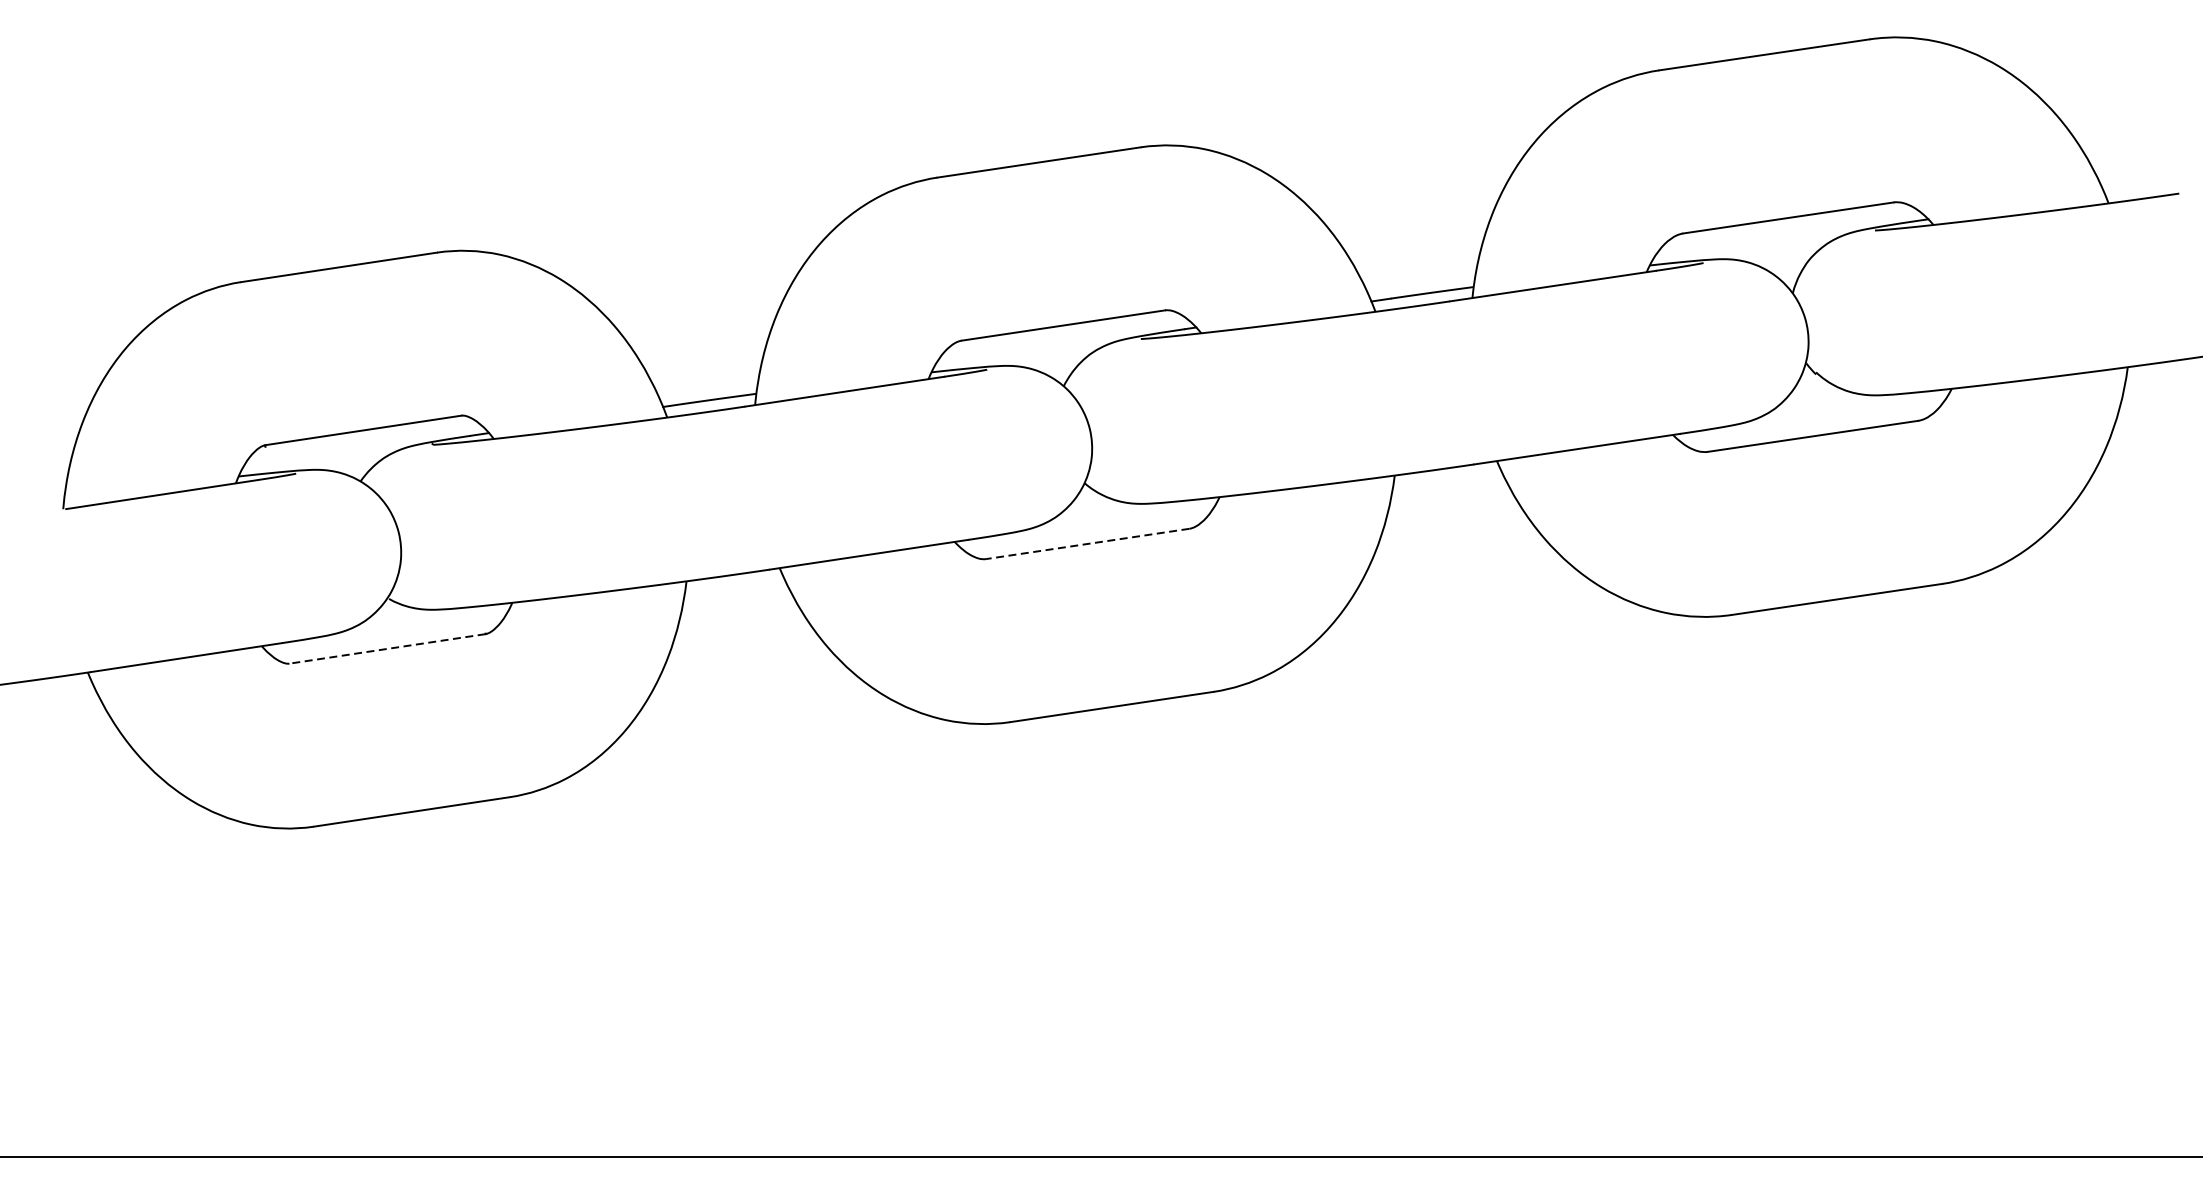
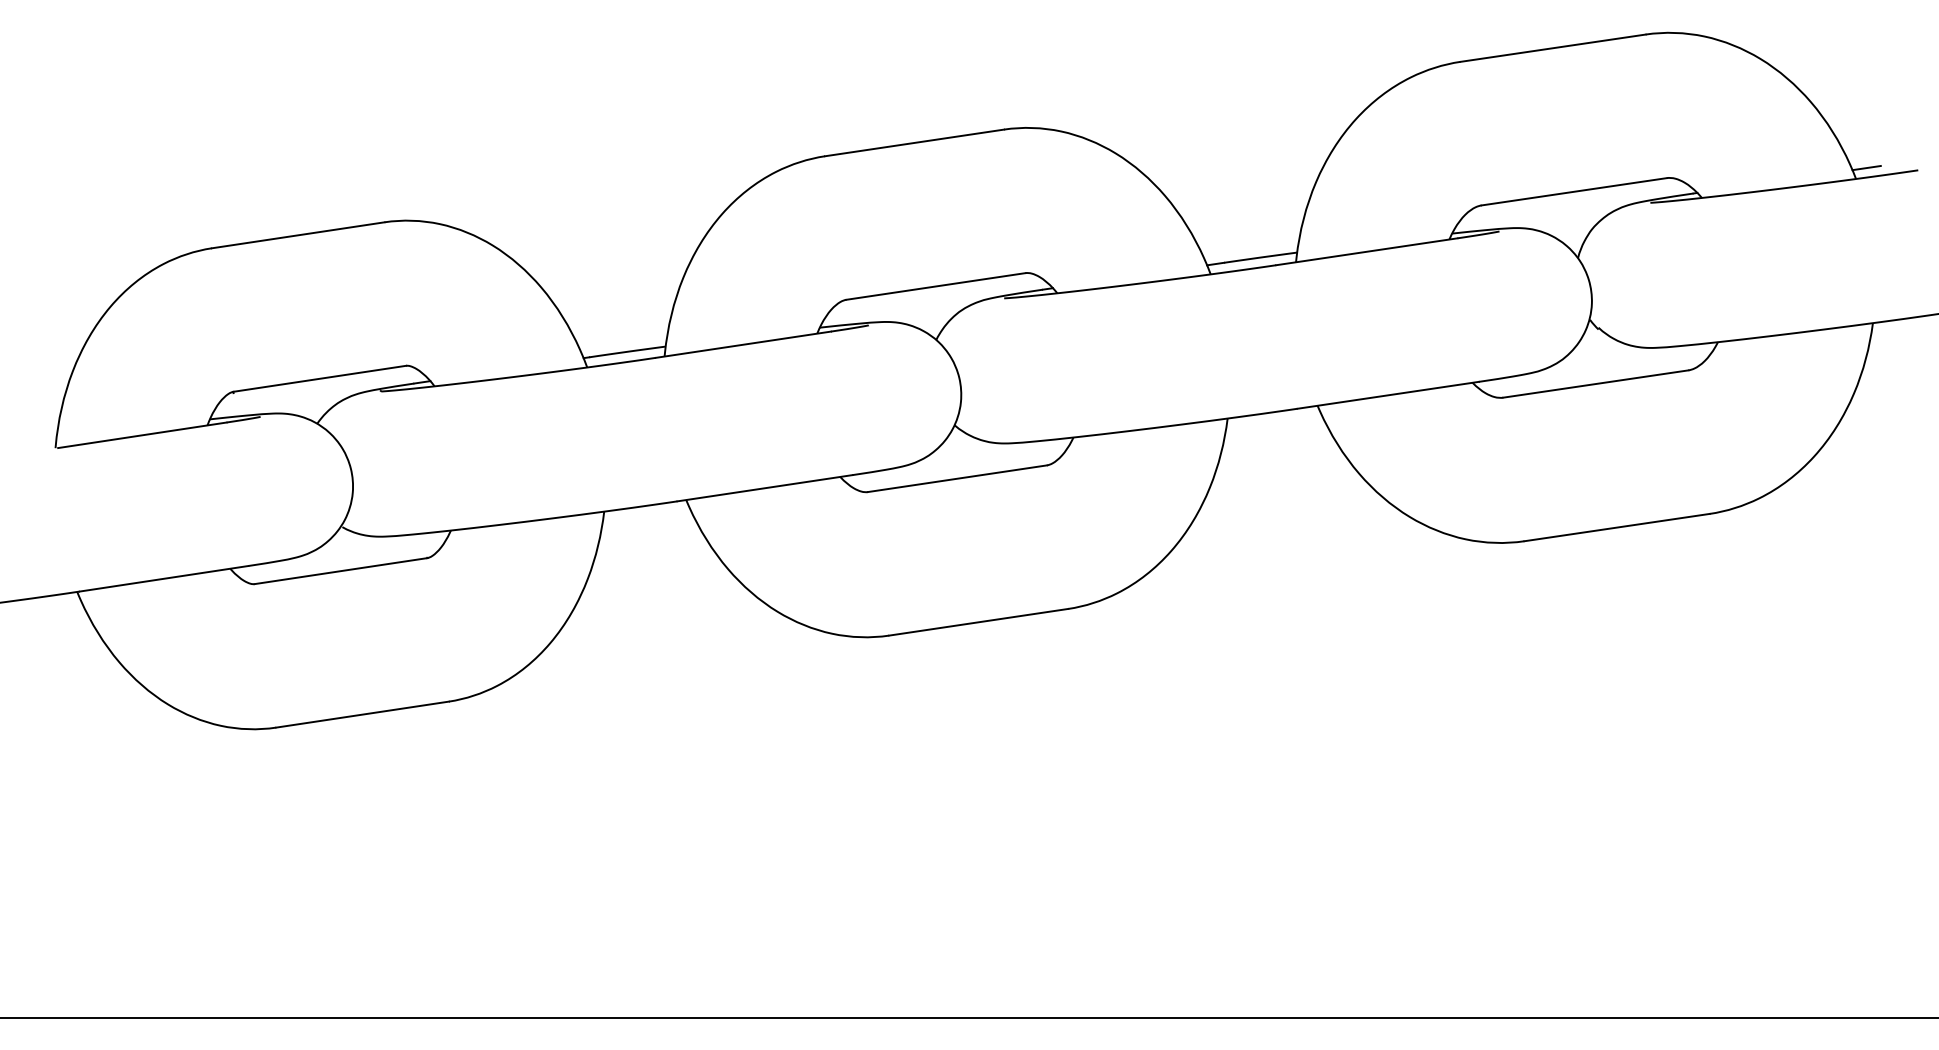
line: (2120, 191) -> (1866, 168), added
line: (1086, 543) -> (956, 478), dashed -> solid
line: (386, 649) -> (340, 571), dashed -> solid

